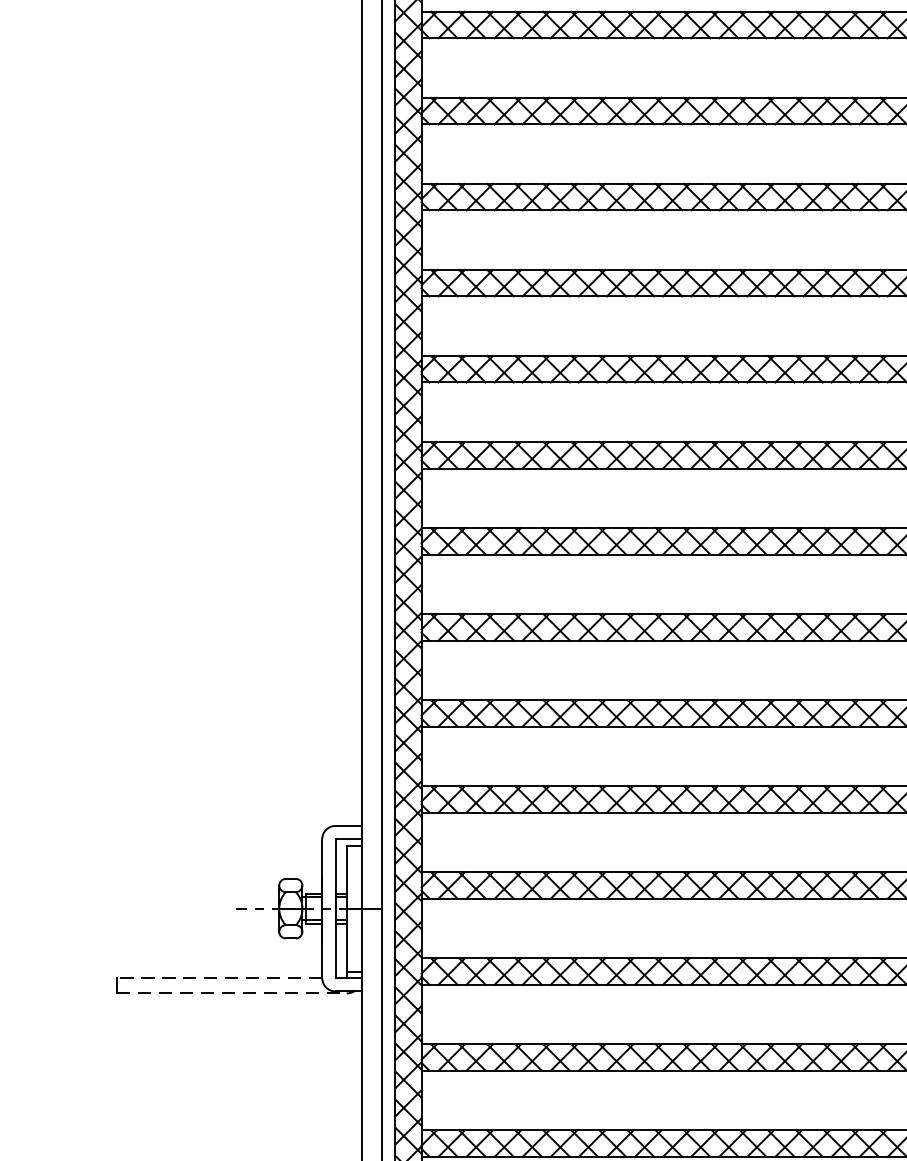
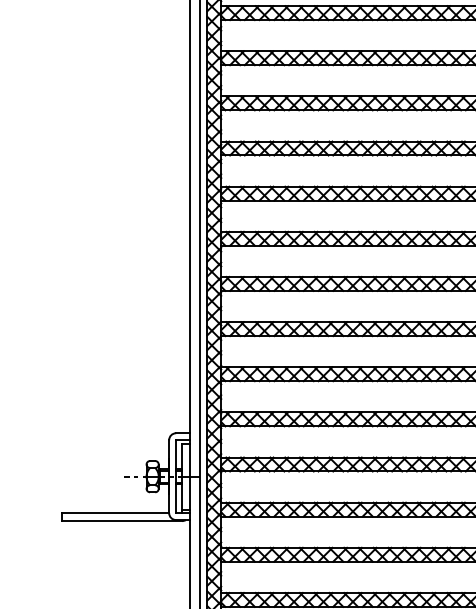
line: (219, 978) -> (115, 513), dashed -> solid
line: (233, 994) -> (122, 521), dashed -> solid

